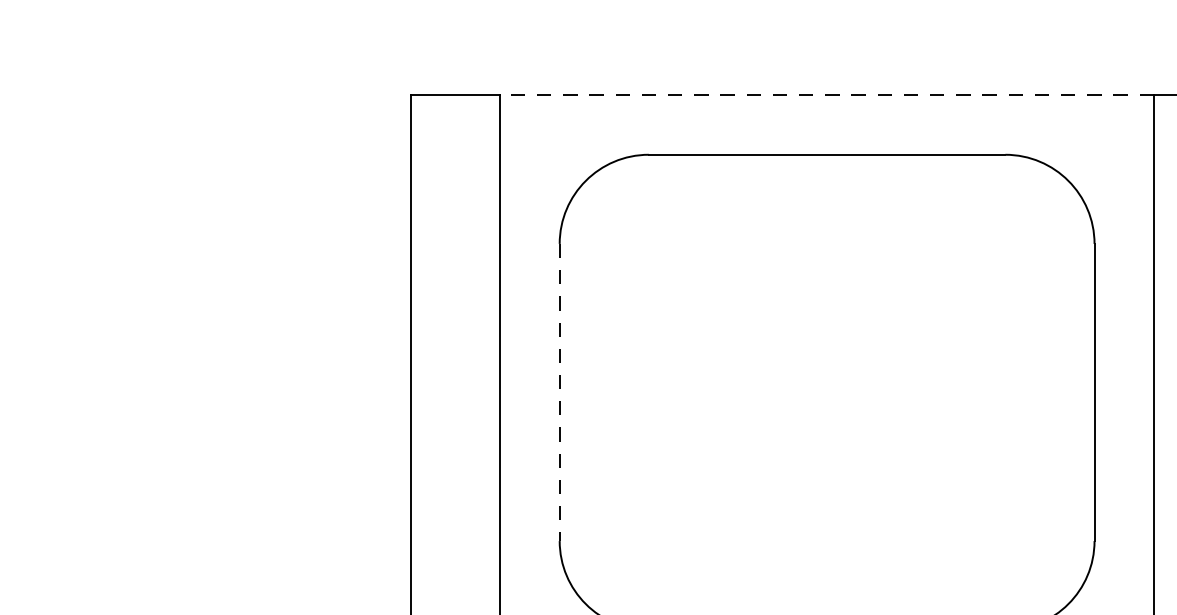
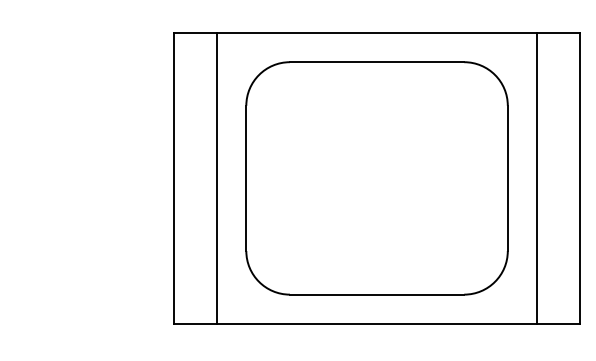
line: (827, 96) -> (377, 33), dashed -> solid
line: (560, 392) -> (246, 178), dashed -> solid

